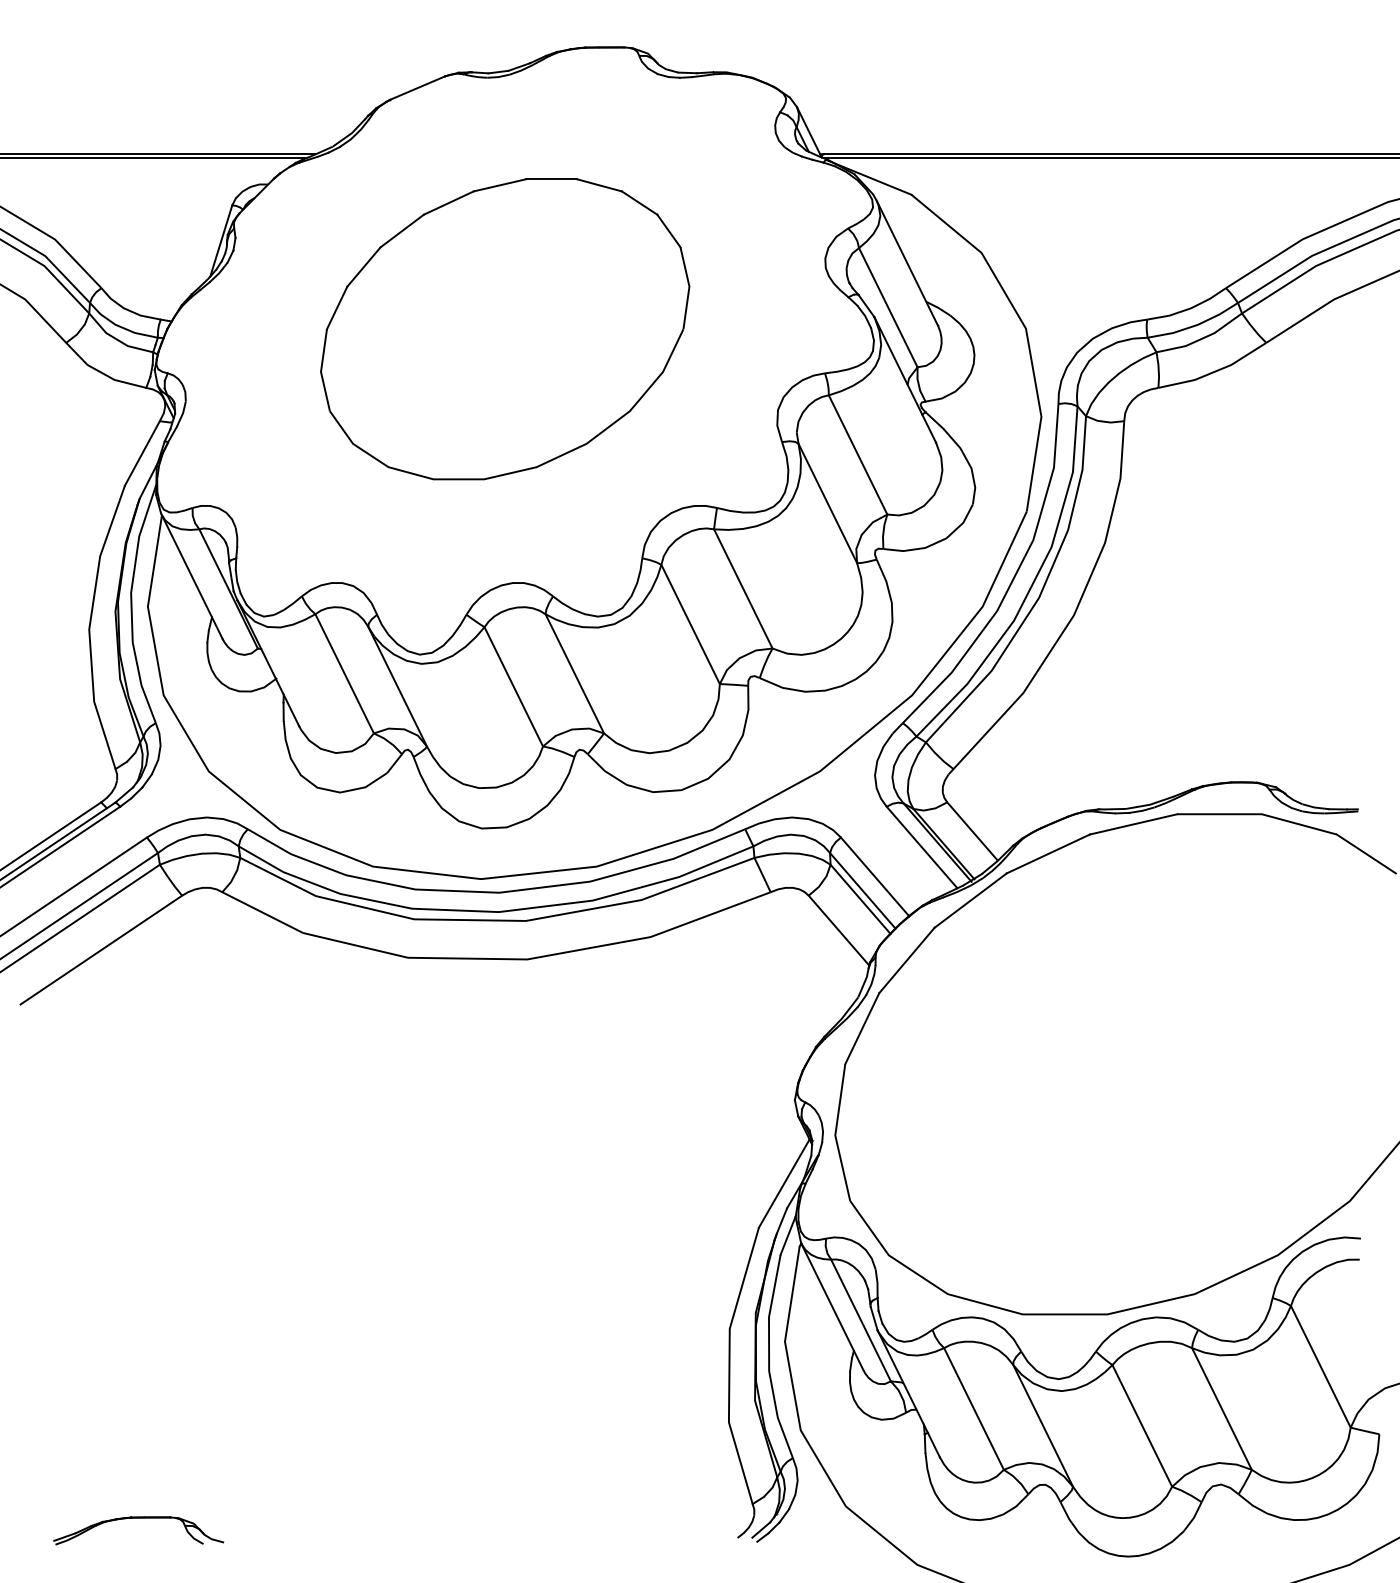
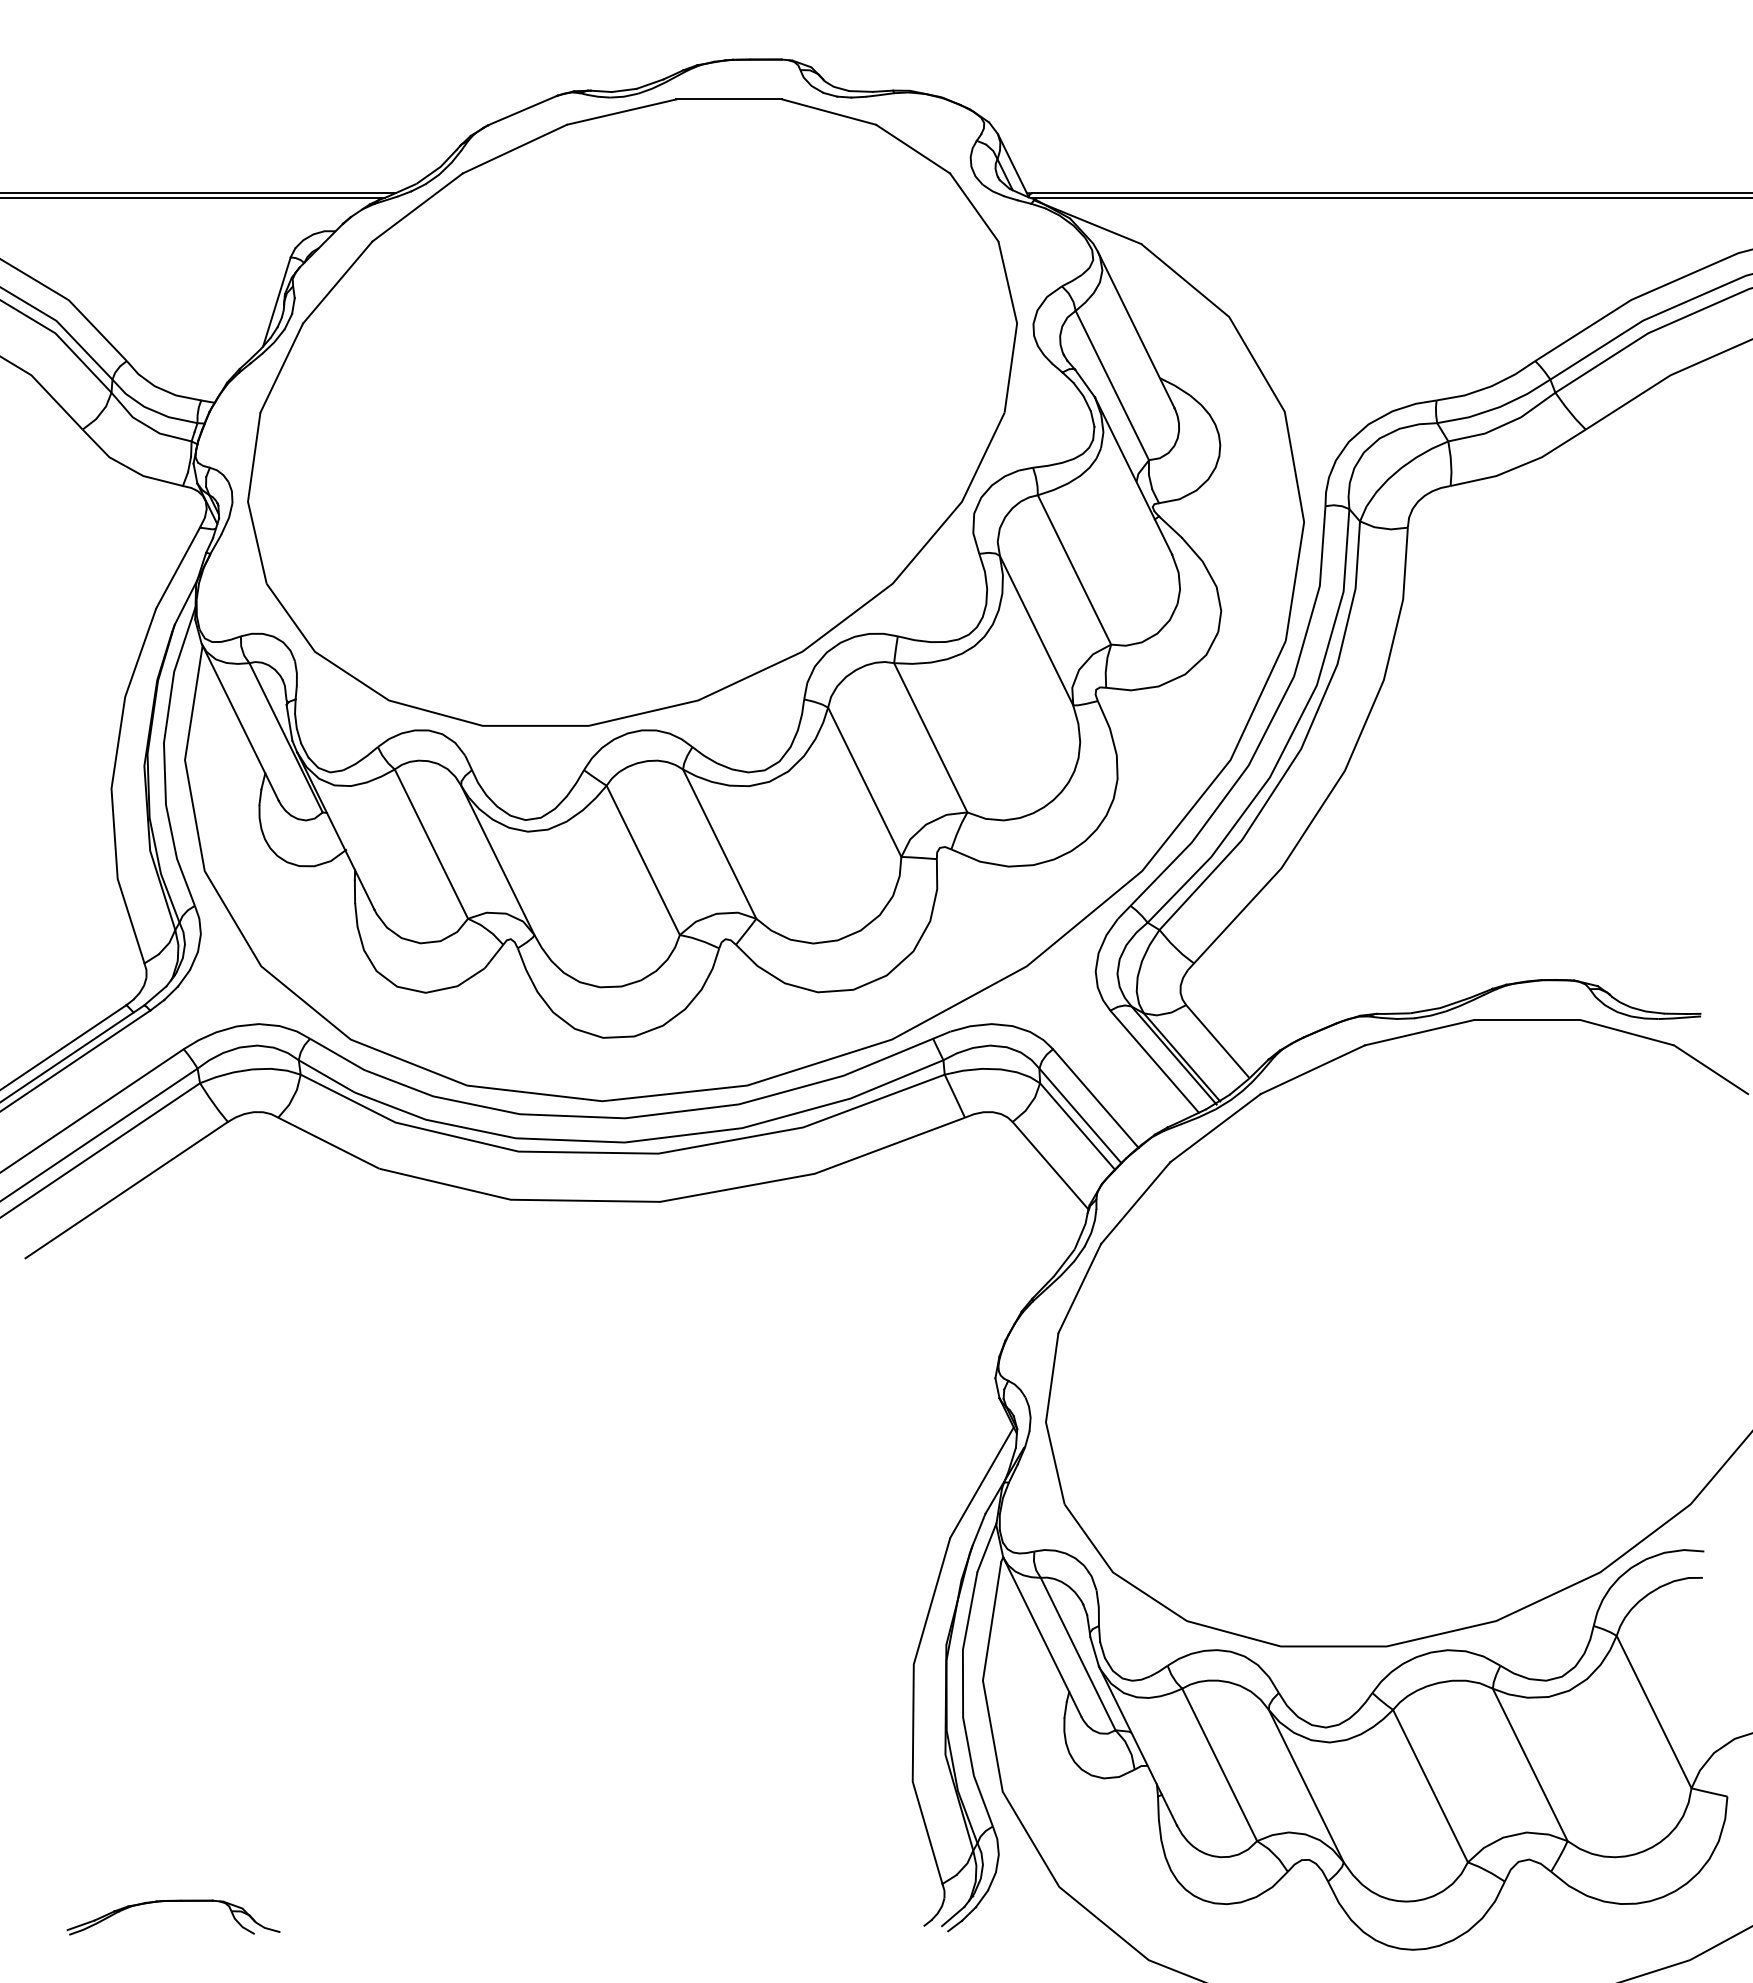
part: (505, 329) -> (632, 412), size x1.67

